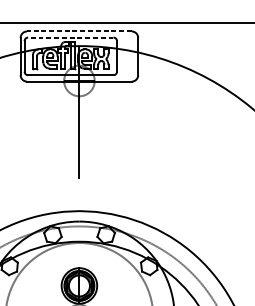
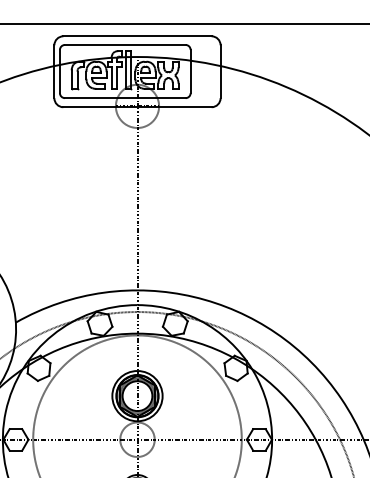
line: (79, 31) -> (137, 36), dashed -> solid
line: (70, 37) -> (124, 44), dashed -> solid

